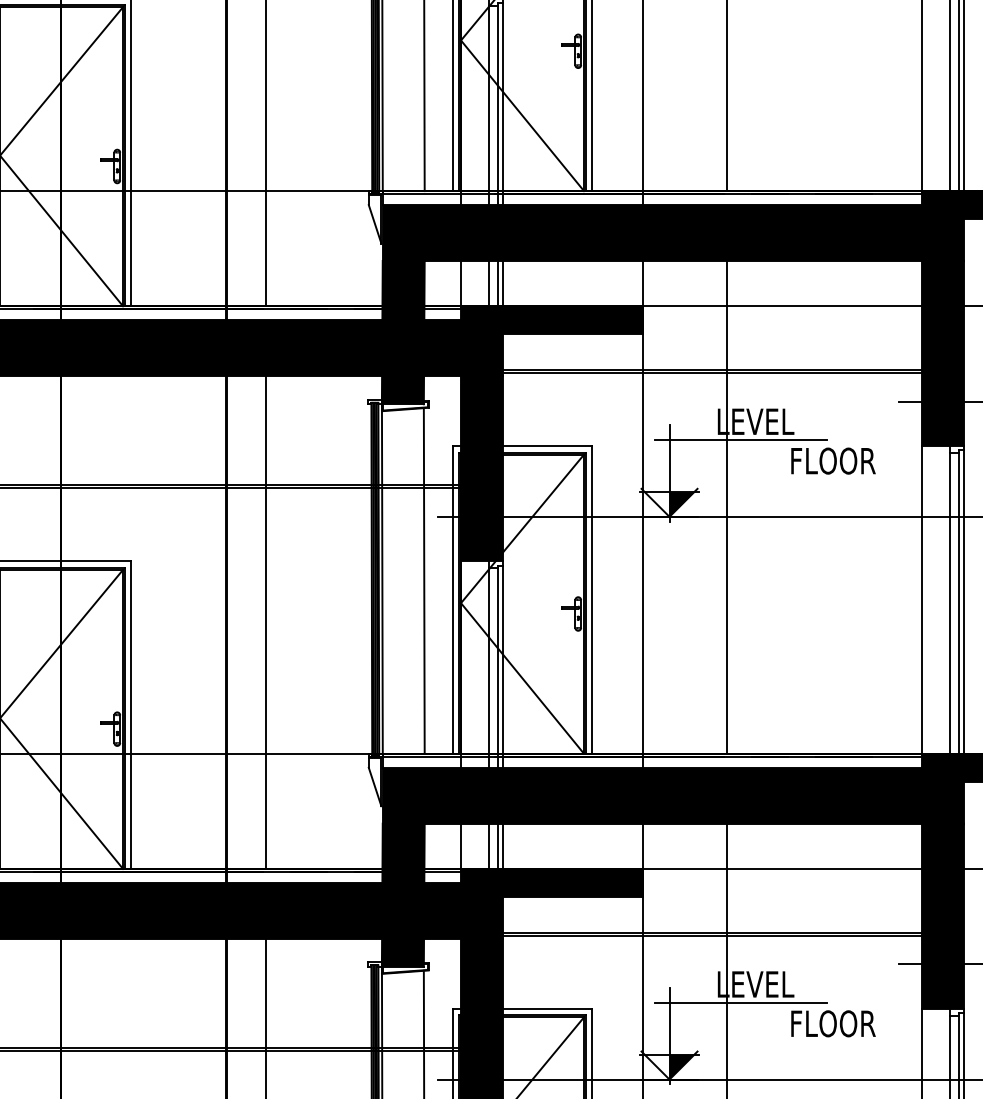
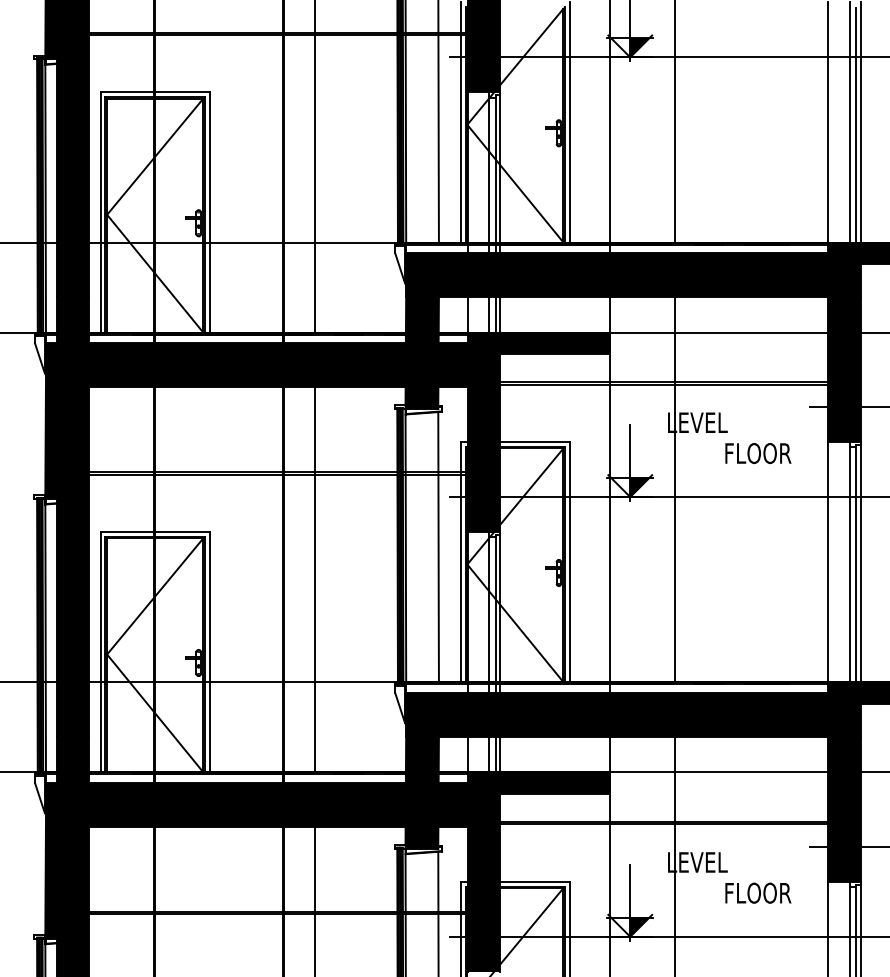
line: (740, 439) -> (685, 436), removed
line: (740, 1002) -> (685, 876), removed

